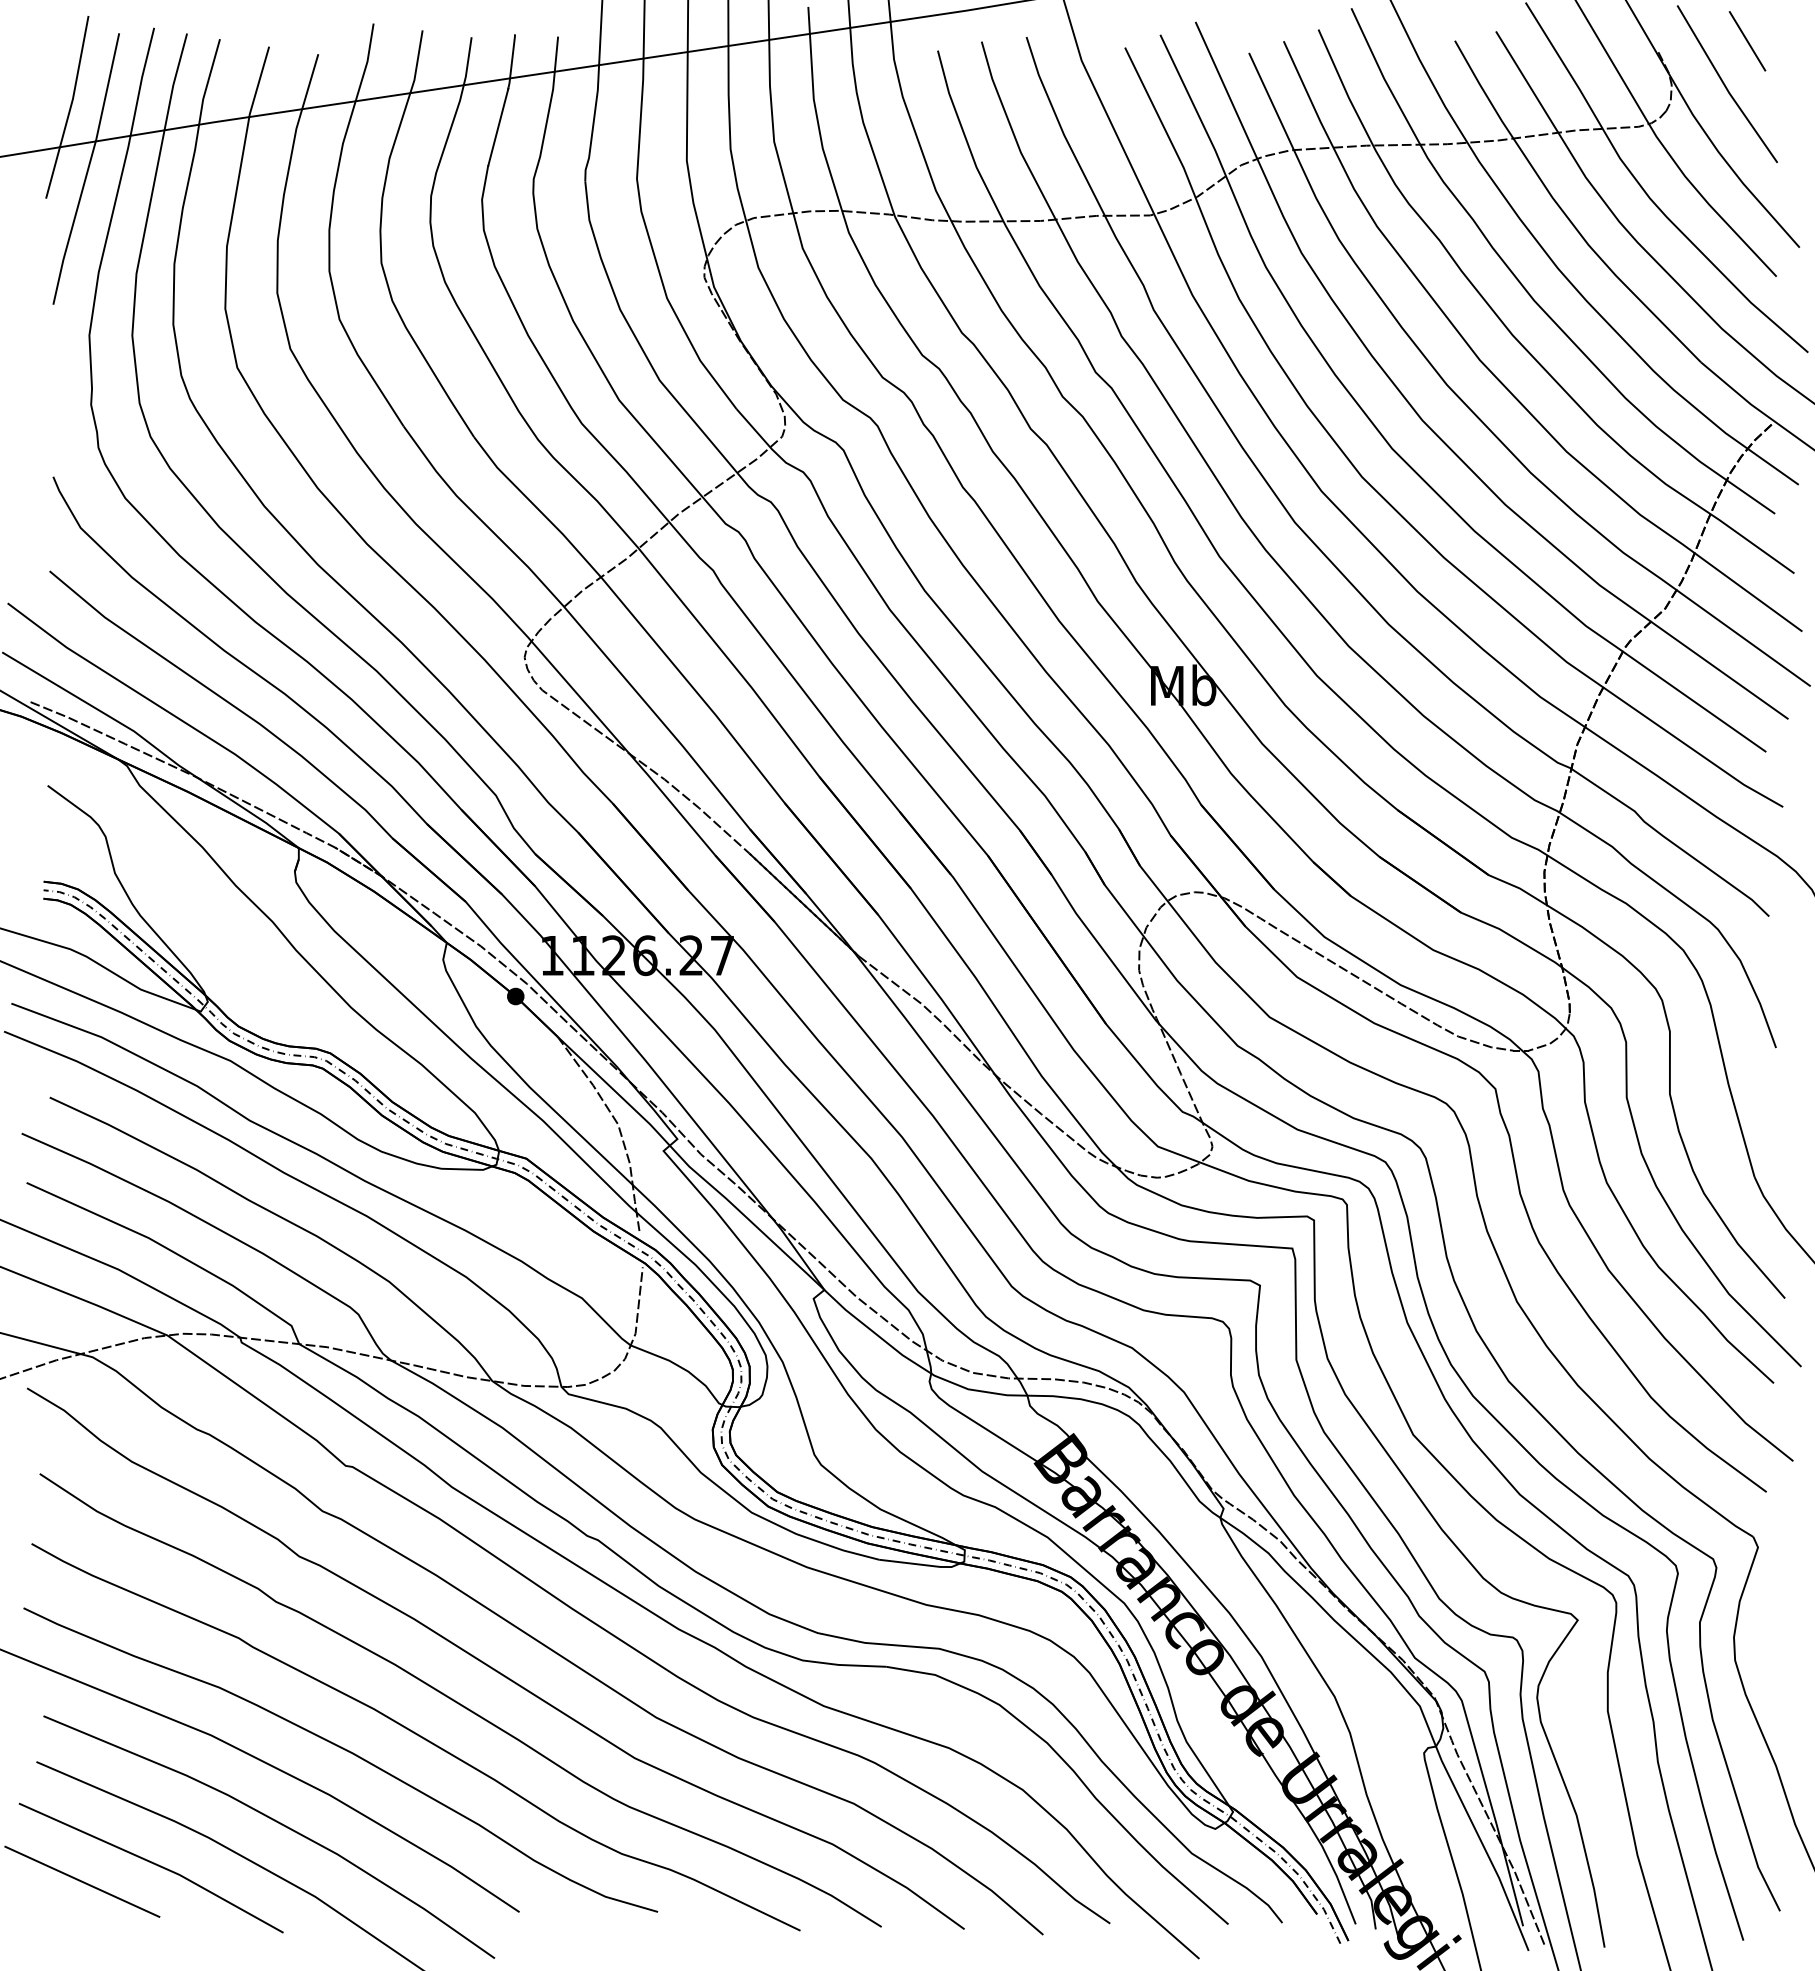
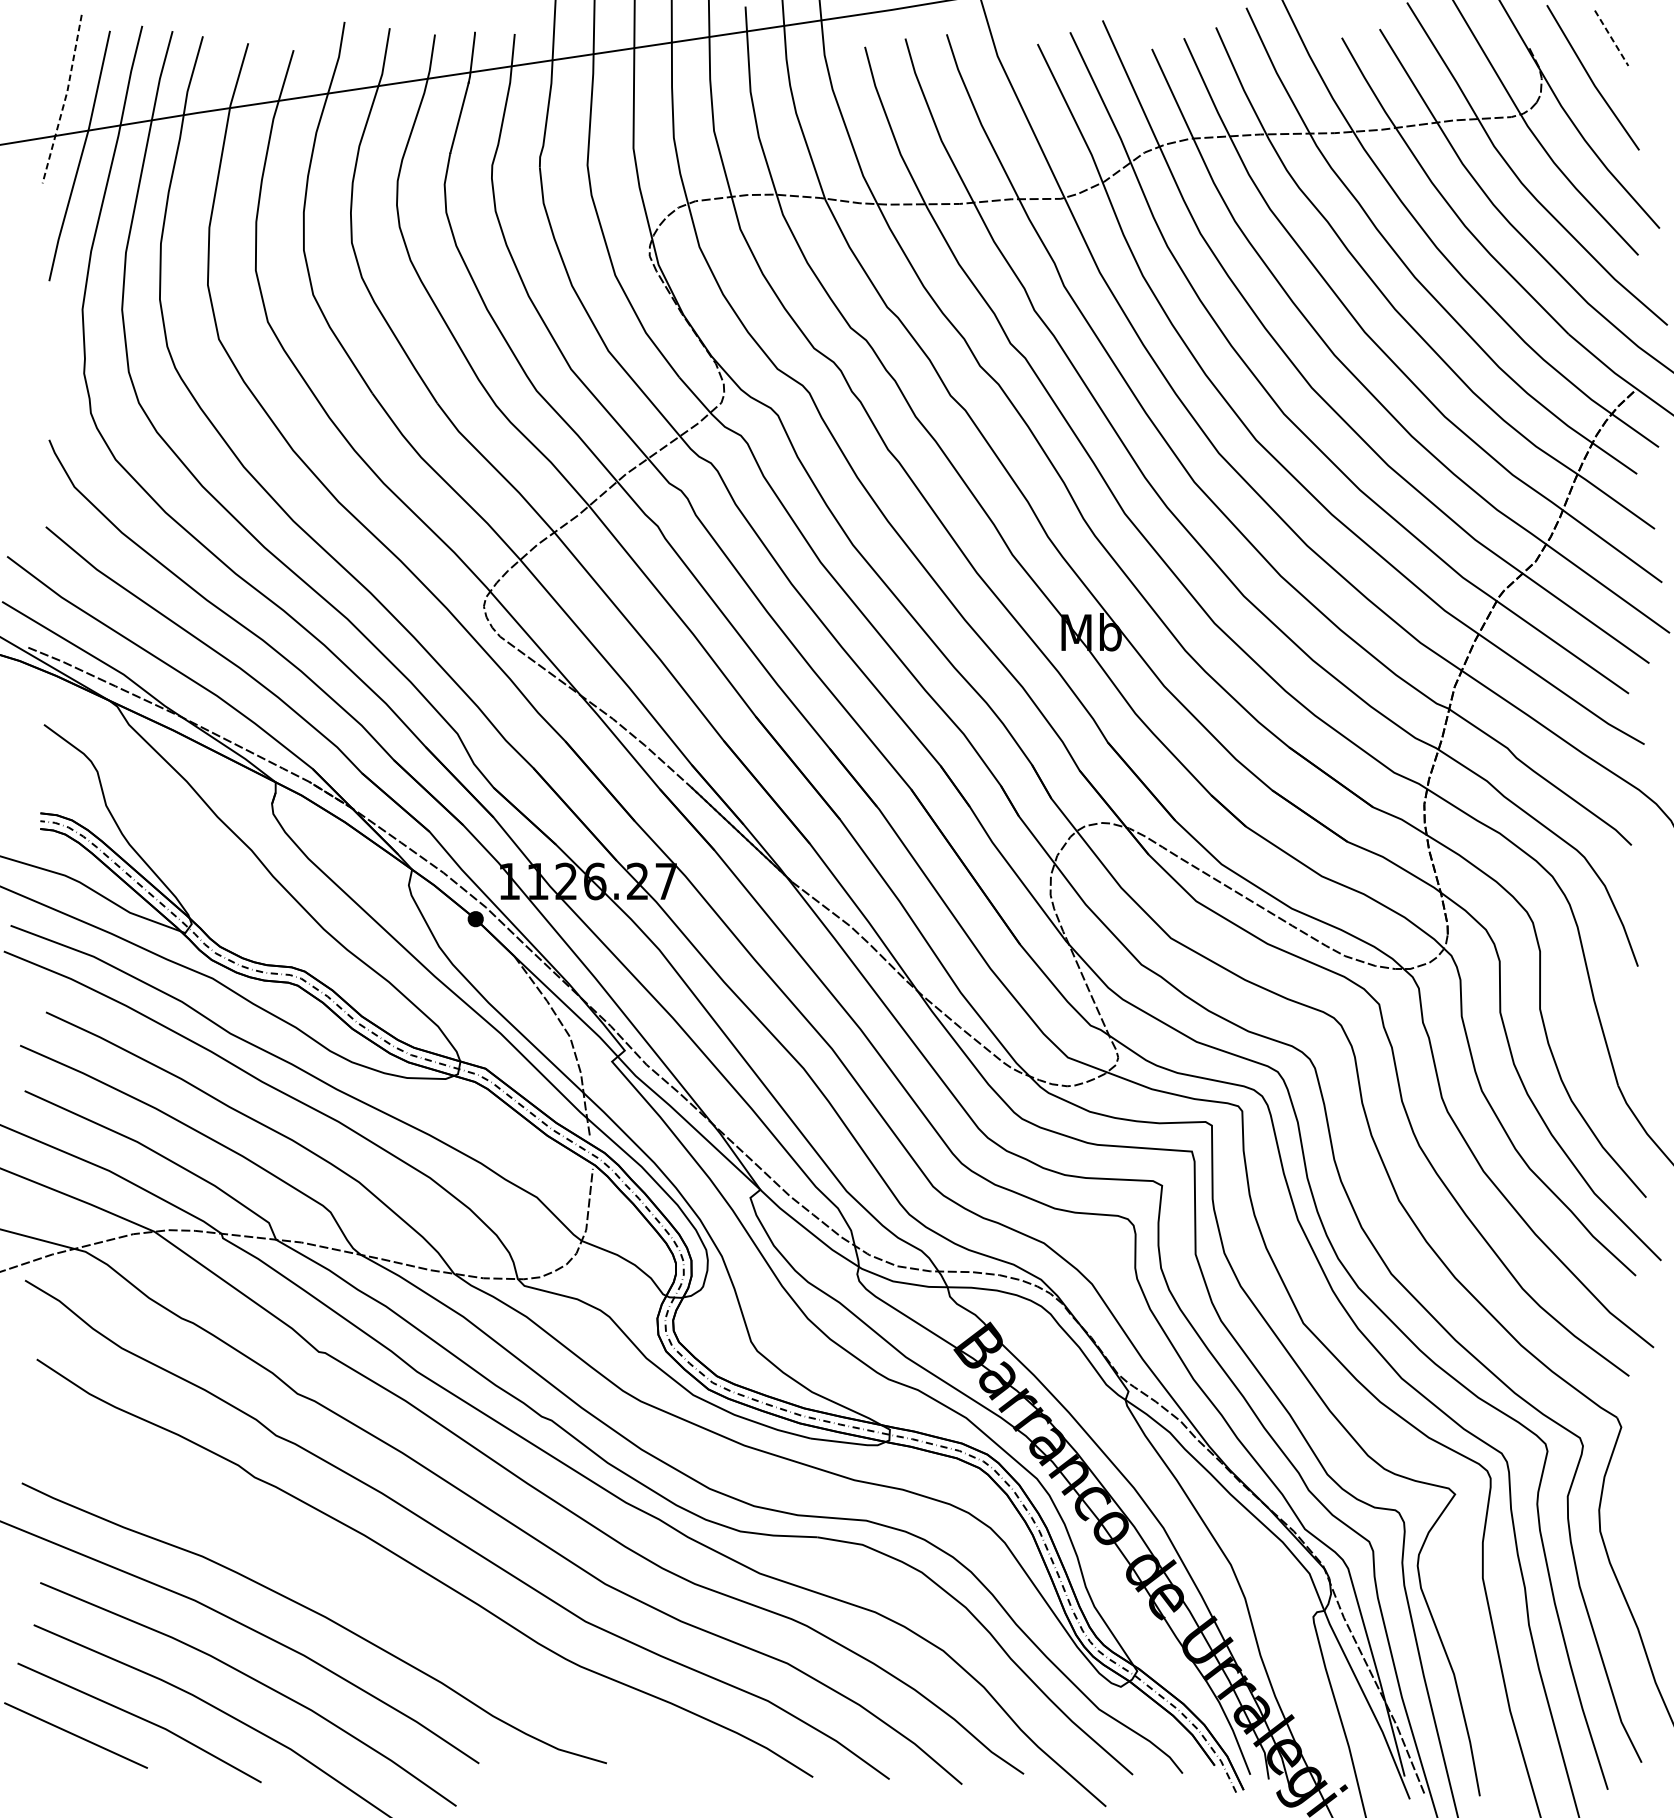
line: (1747, 41) -> (1611, 38), solid -> dashed
line: (70, 107) -> (65, 99), solid -> dashed
curve: (416, 1735) -> (384, 1600), removed

